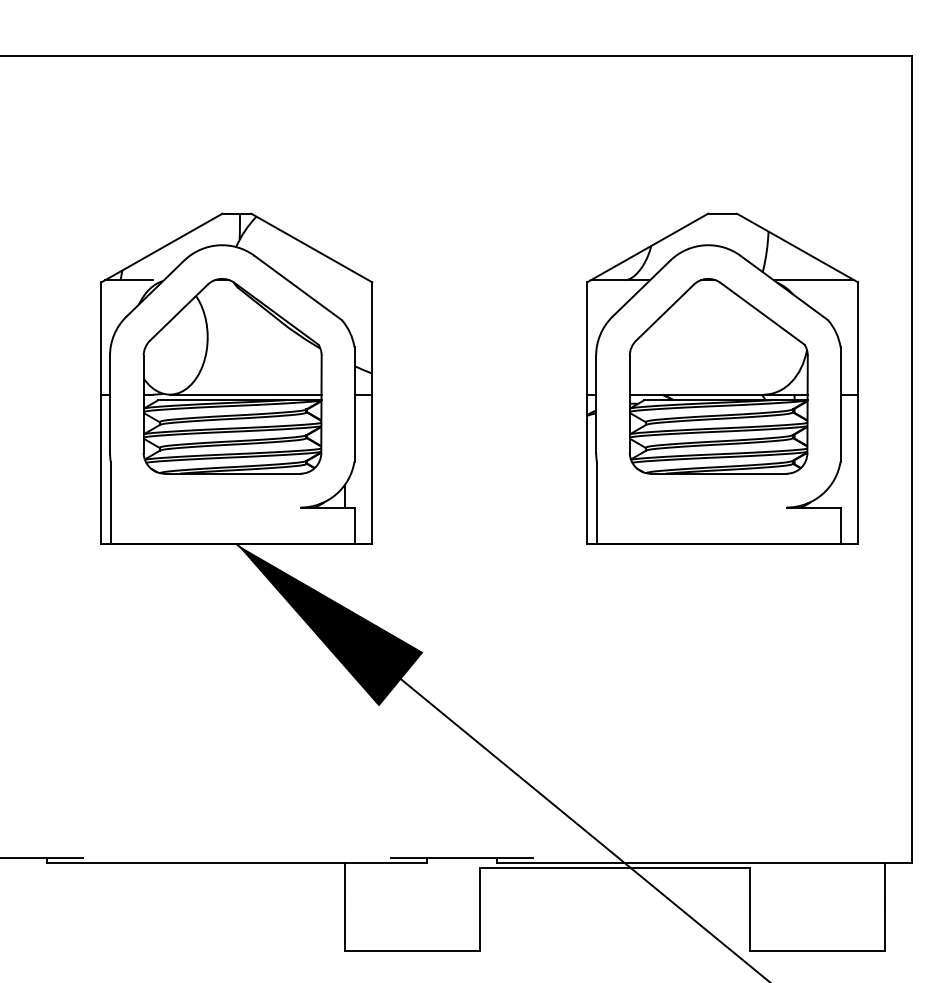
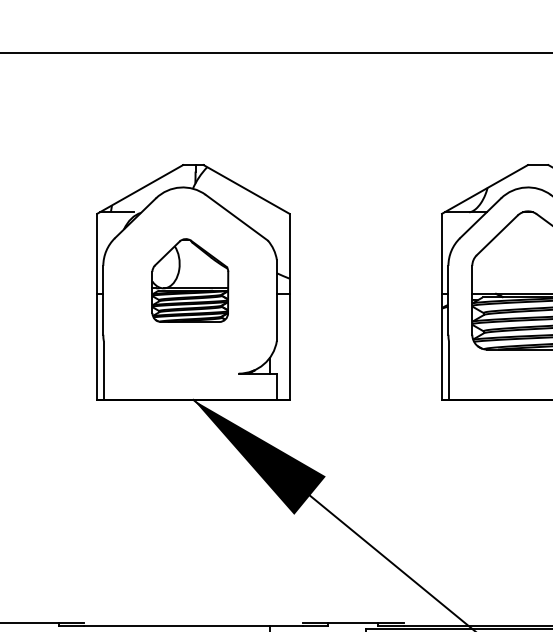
part: (232, 376) -> (190, 280), size x0.6

